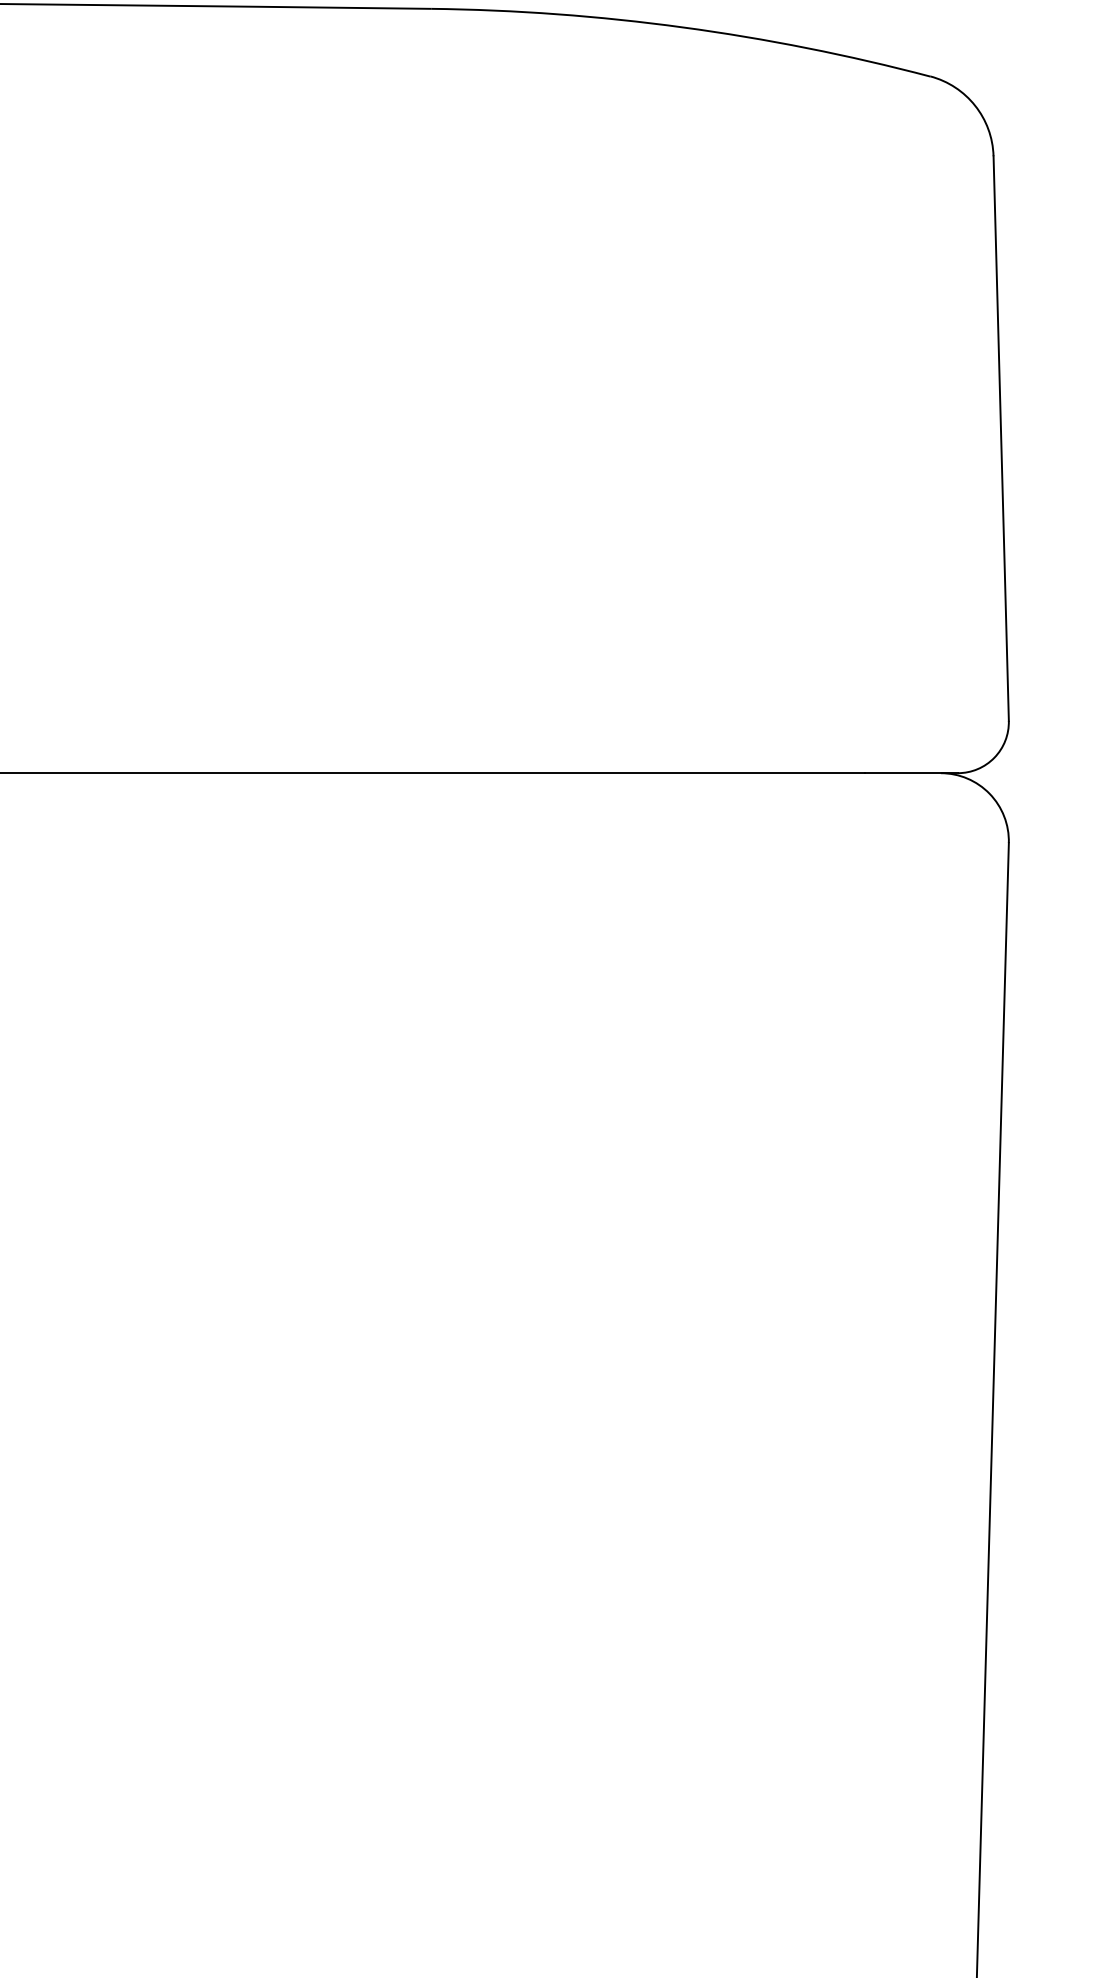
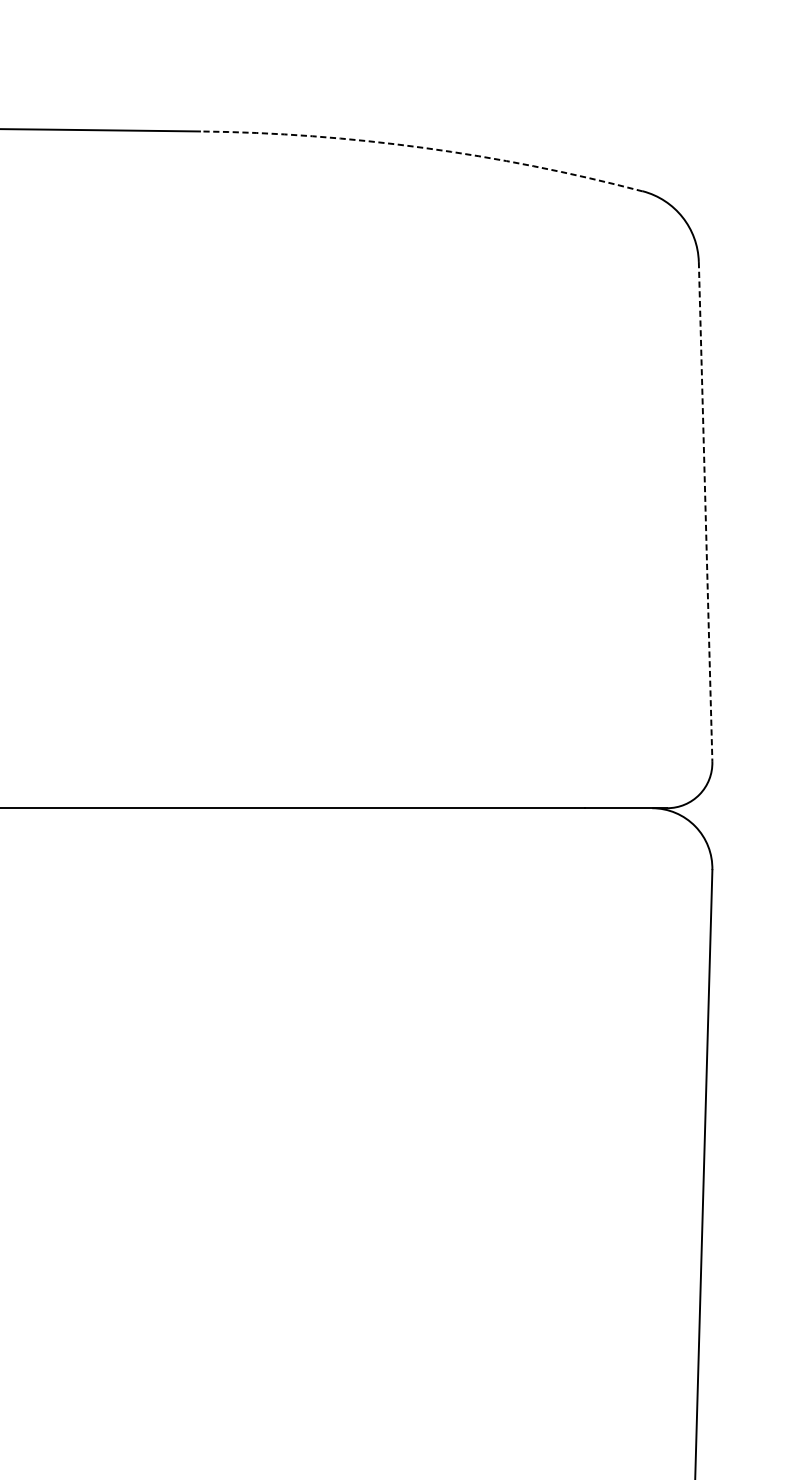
arc: (682, 27) -> (423, 147), solid -> dashed
line: (1001, 439) -> (705, 512), solid -> dashed

